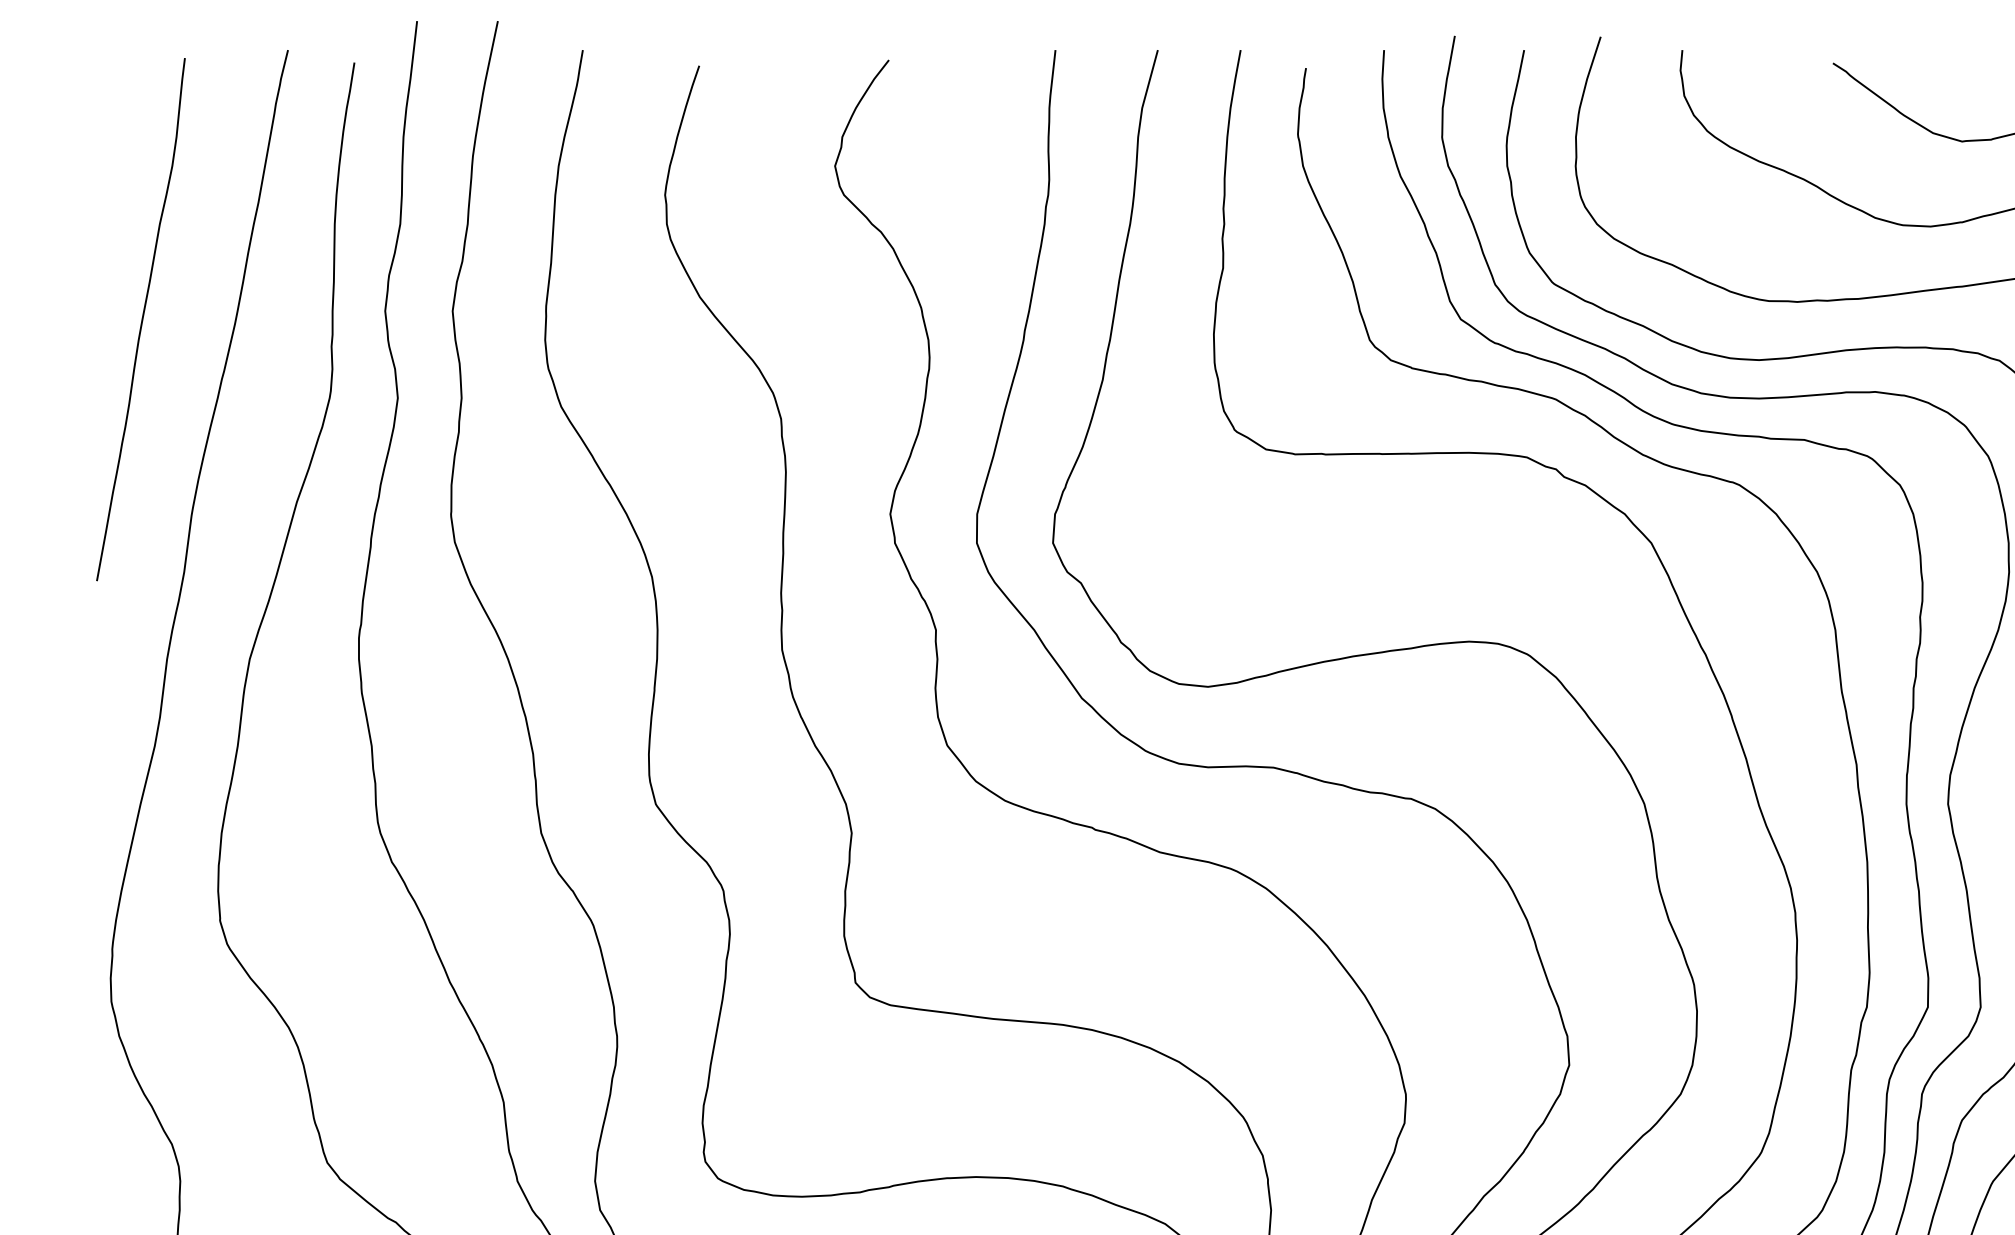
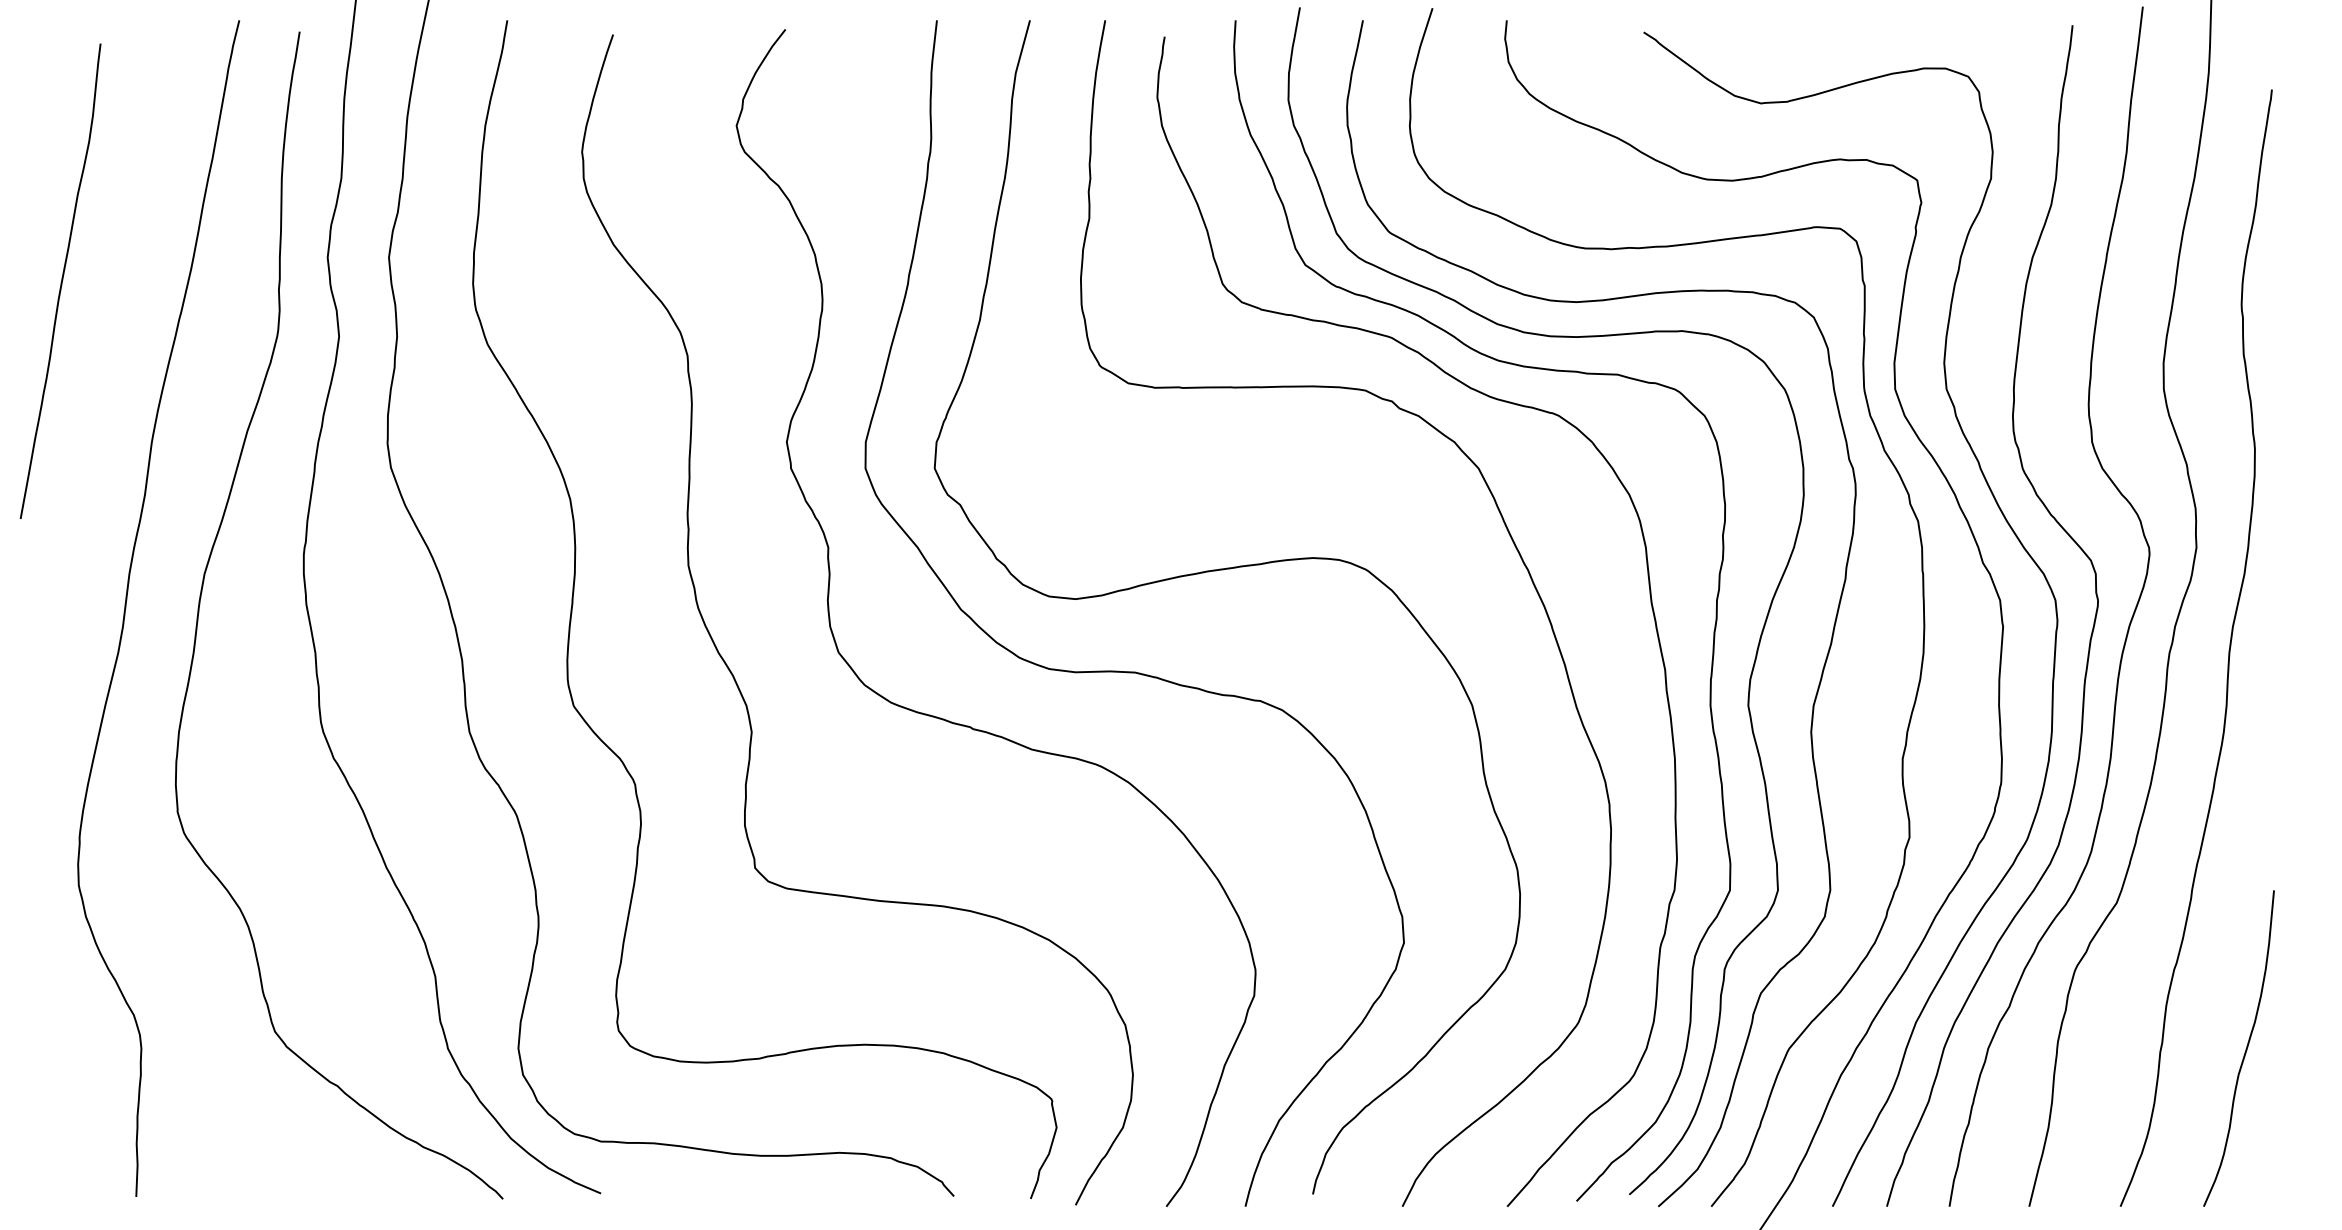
curve: (141, 318) -> (61, 280), moved

